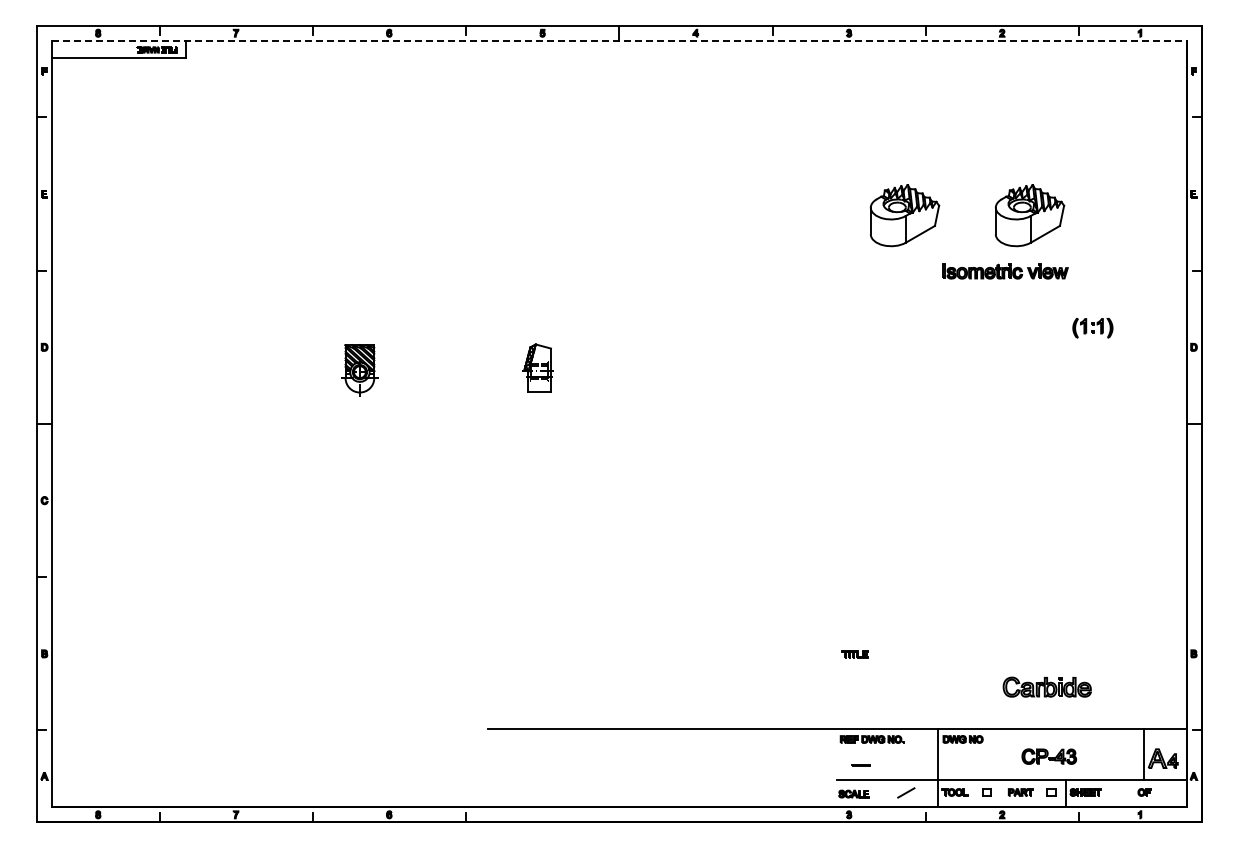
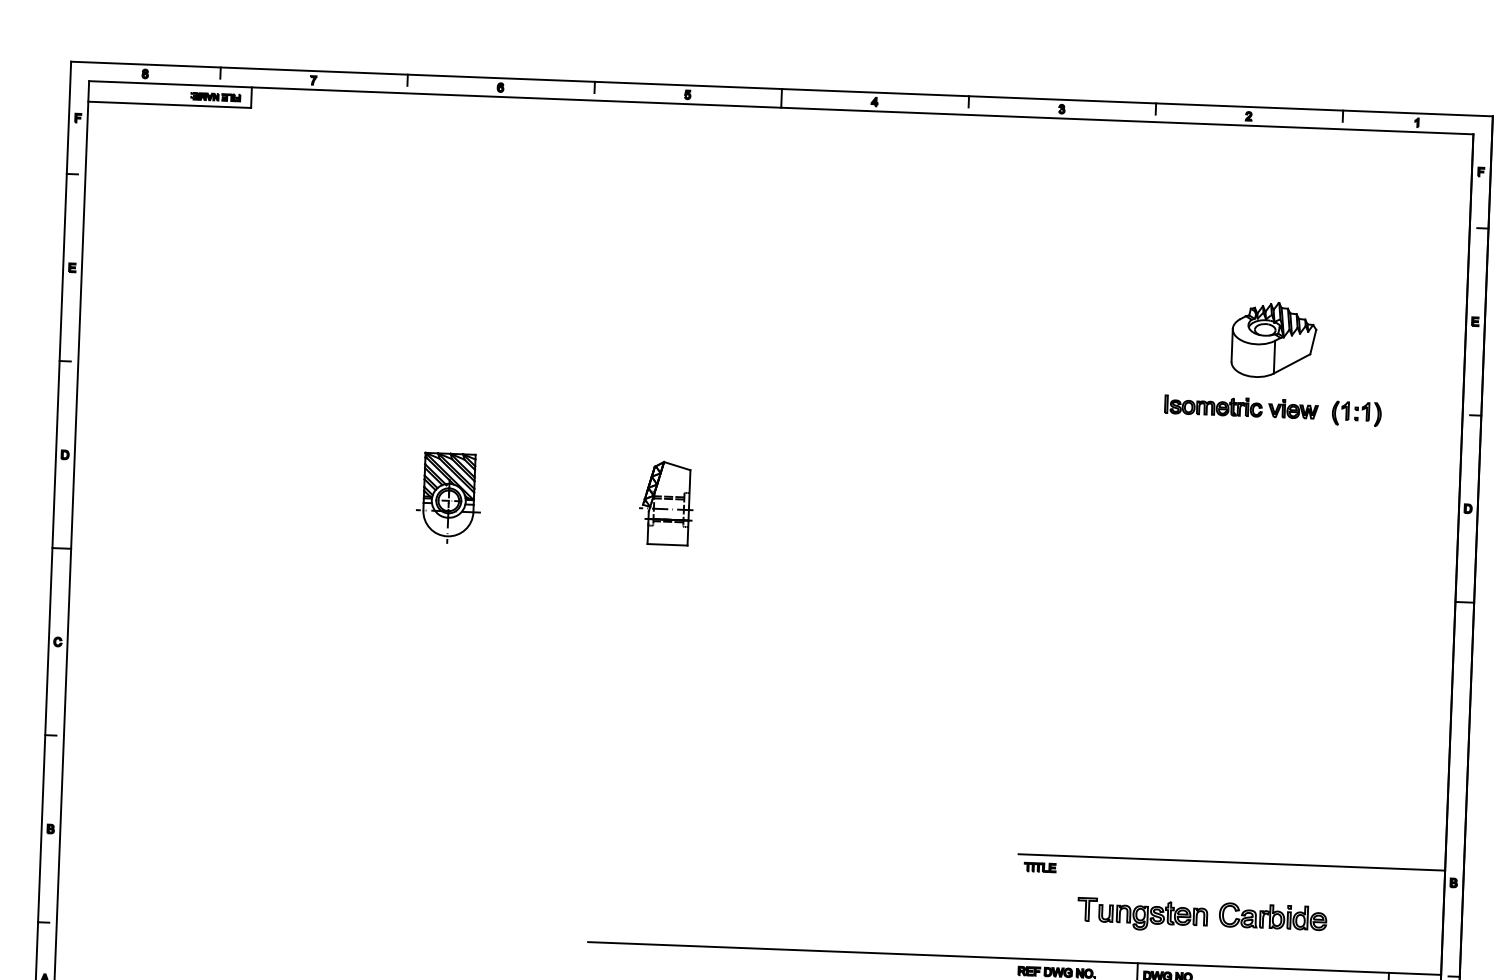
line: (620, 40) -> (782, 107), dashed -> solid
part: (905, 215) -> (1122, 334), removed
part: (1092, 328) -> (1356, 414), moved
part: (537, 367) -> (665, 502), size x1.43
part: (359, 370) -> (448, 497), size x1.43
line: (1011, 644) -> (1231, 862), added
part: (940, 689) -> (1142, 914), added

